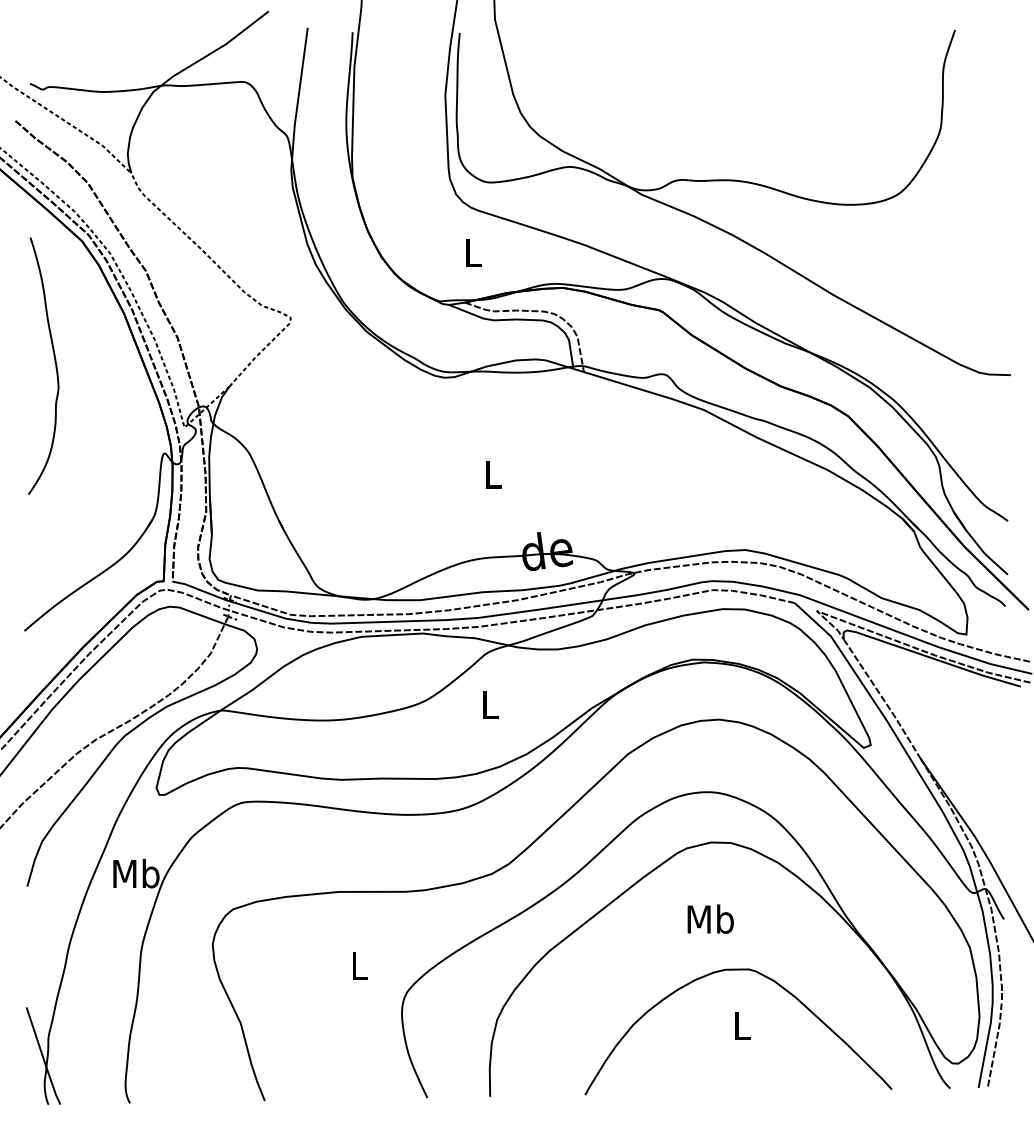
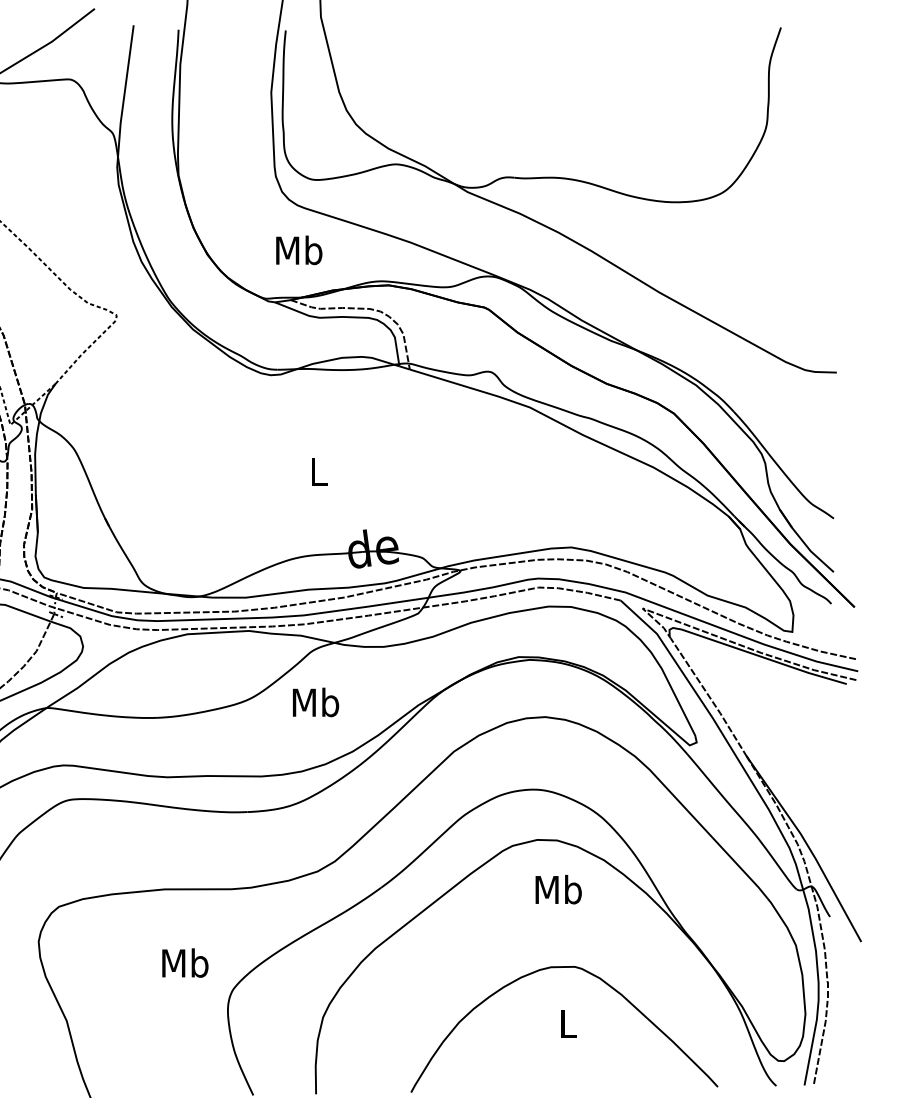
text: (473, 252) -> (299, 249), L -> Mb
text: (490, 704) -> (316, 701), L -> Mb
text: (710, 918) -> (558, 888), moved
text: (359, 965) -> (185, 962), L -> Mb

